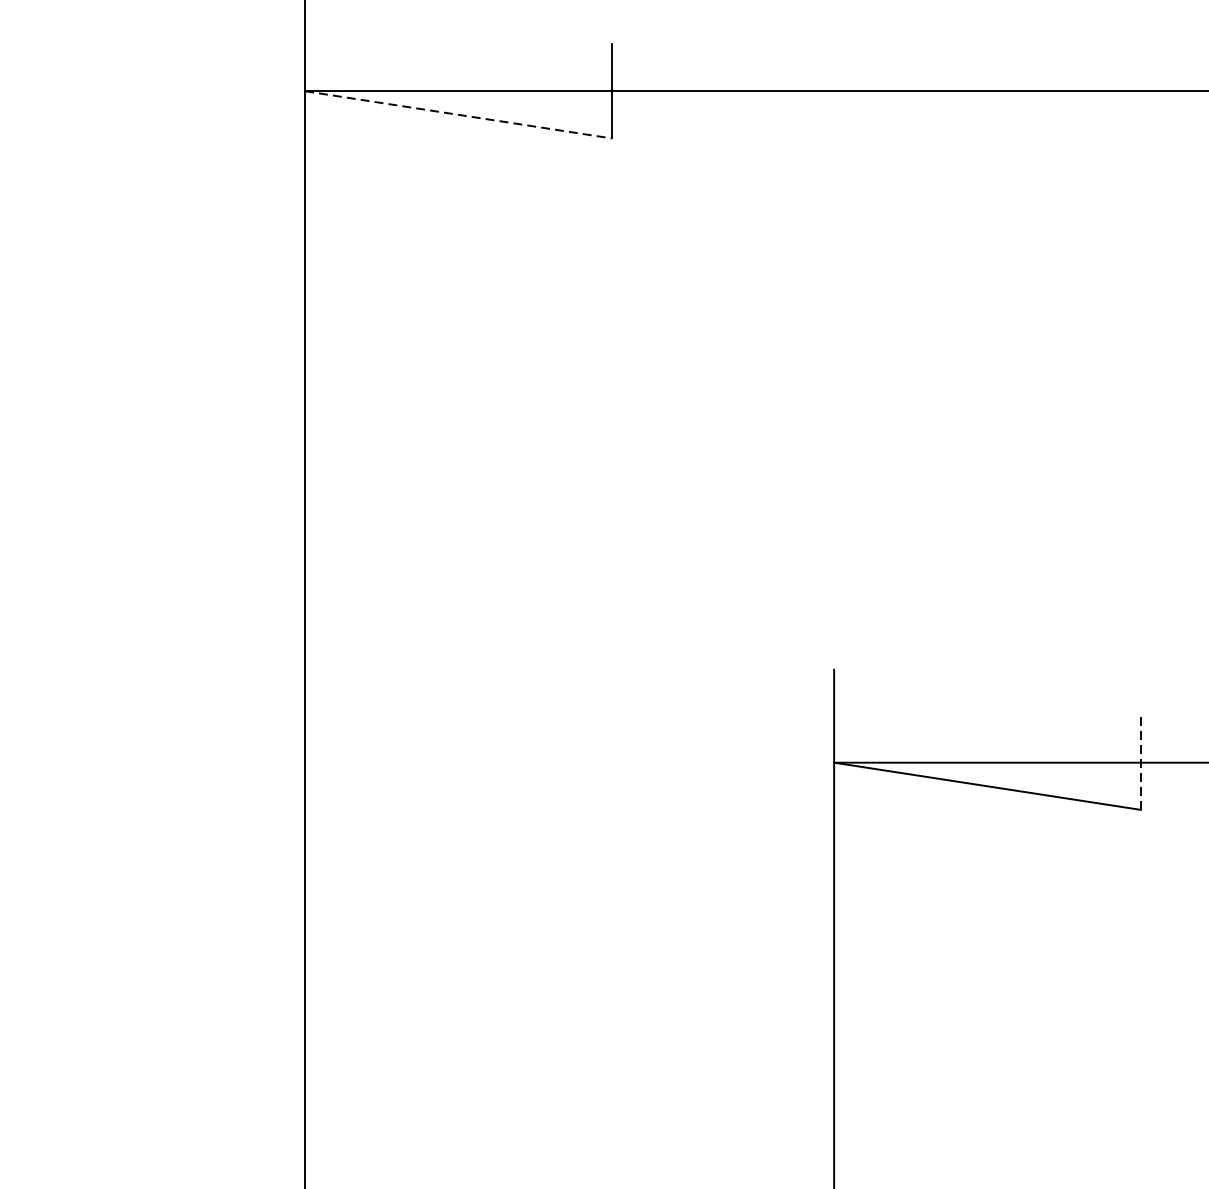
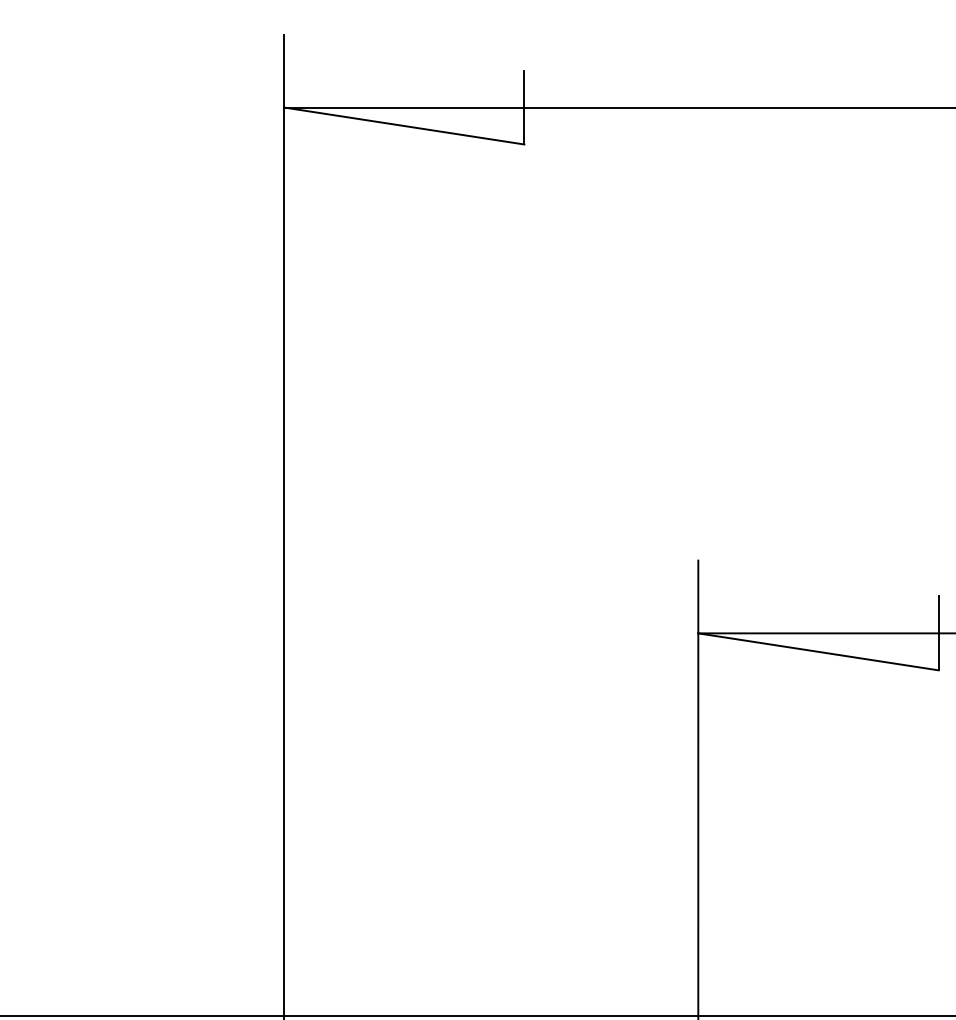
line: (458, 115) -> (404, 126), dashed -> solid
line: (1140, 762) -> (938, 633), dashed -> solid

